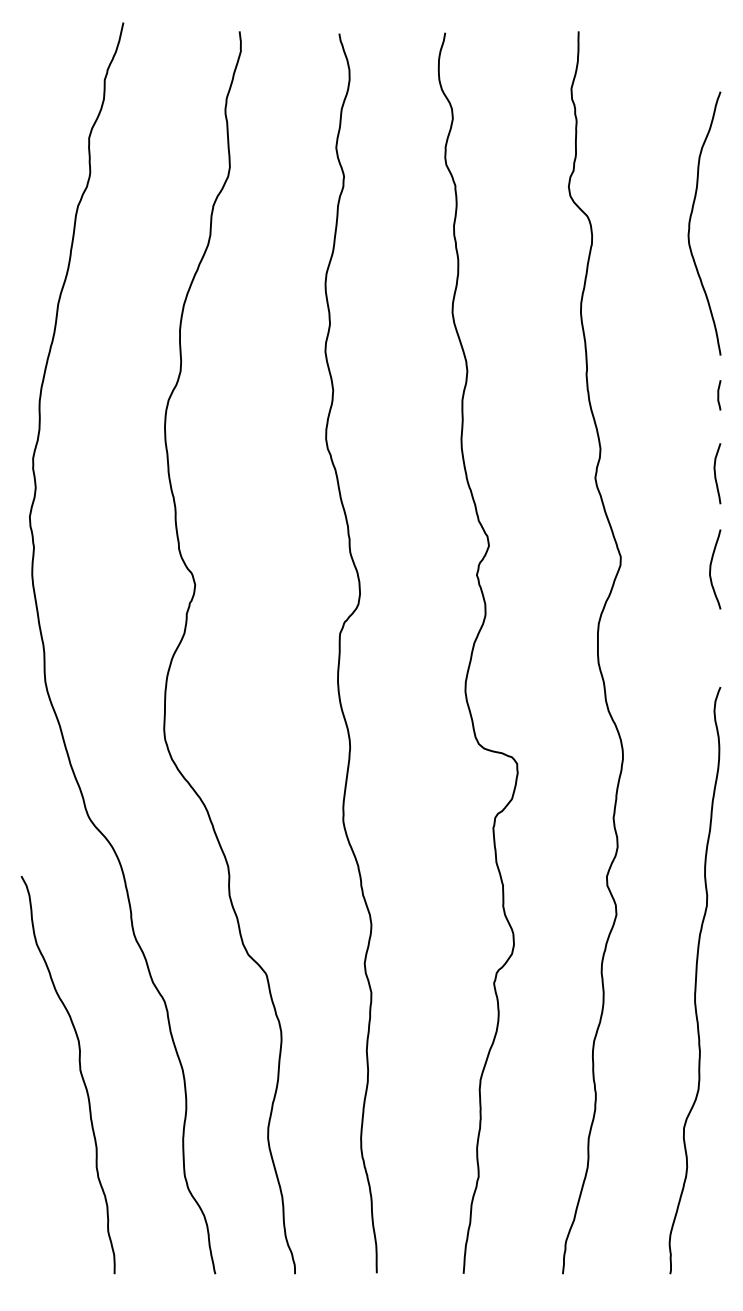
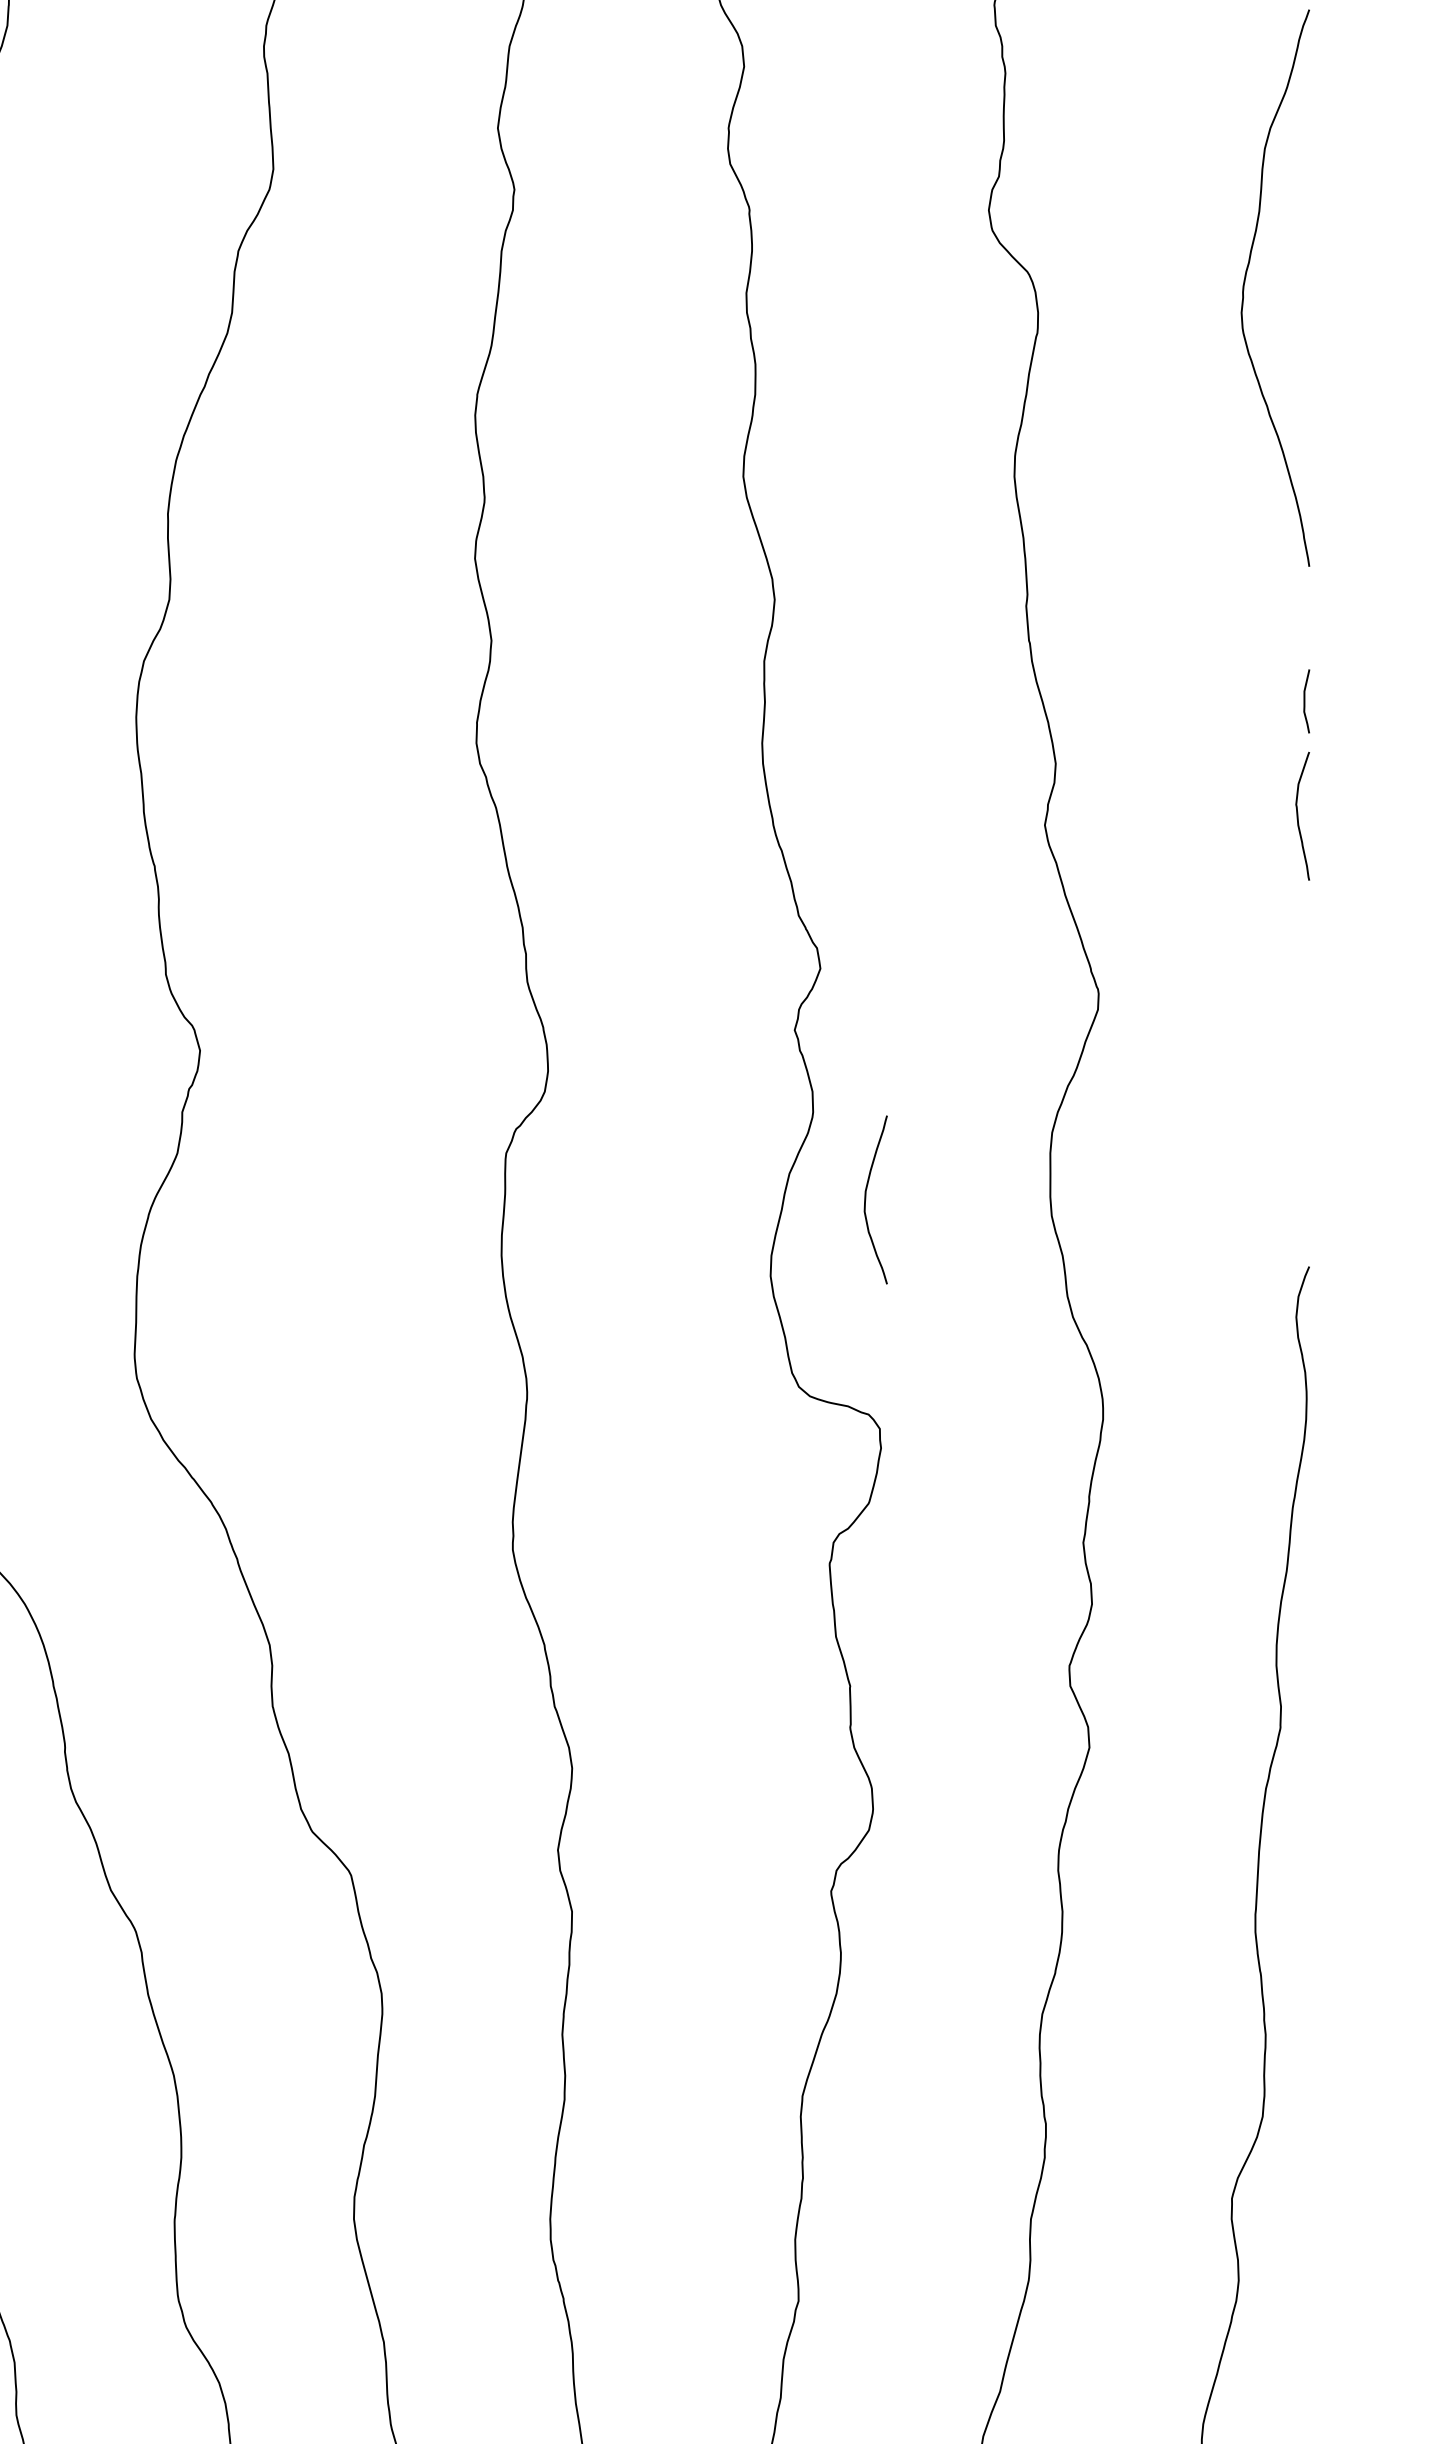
curve: (719, 395) -> (1306, 701), moved
curve: (711, 569) -> (867, 1199), moved

